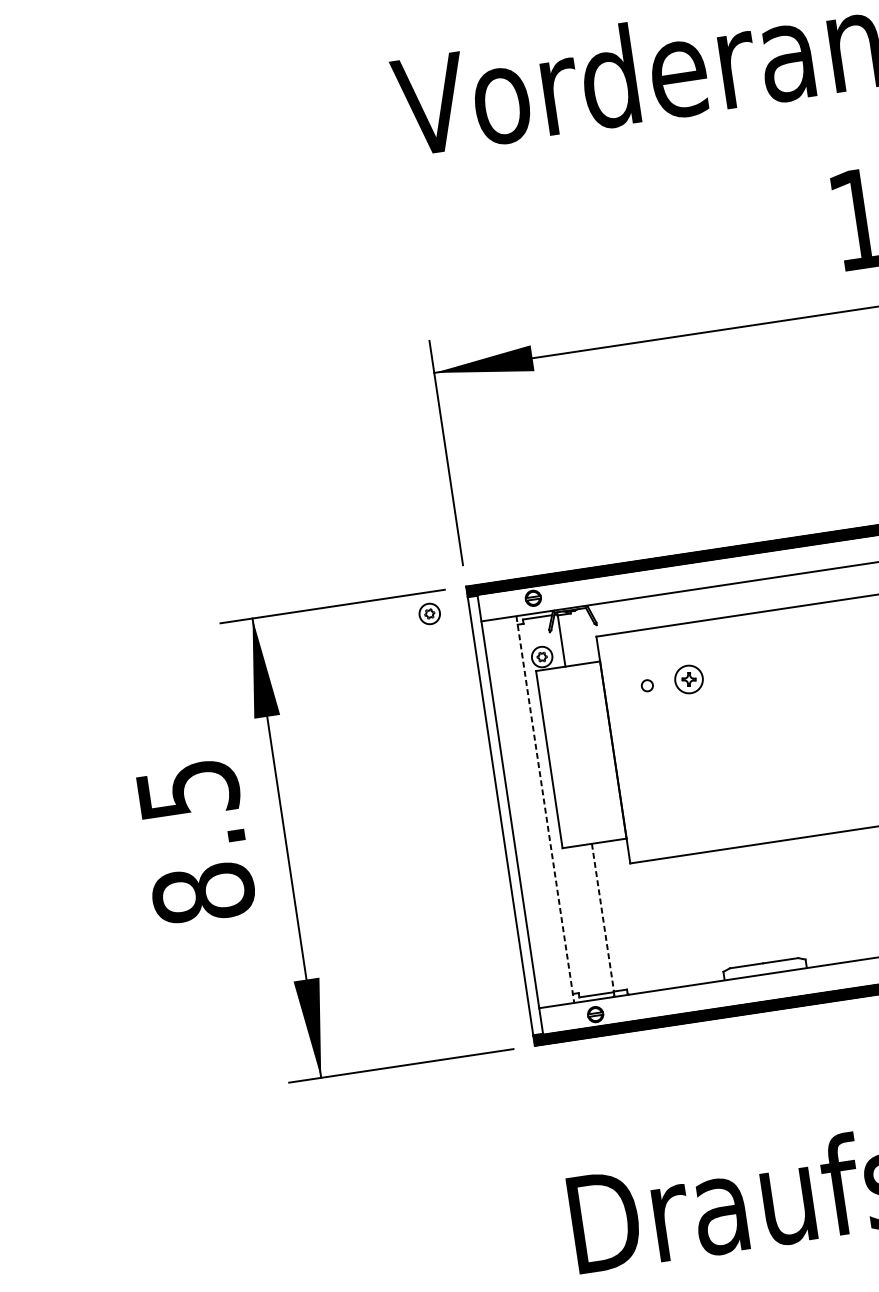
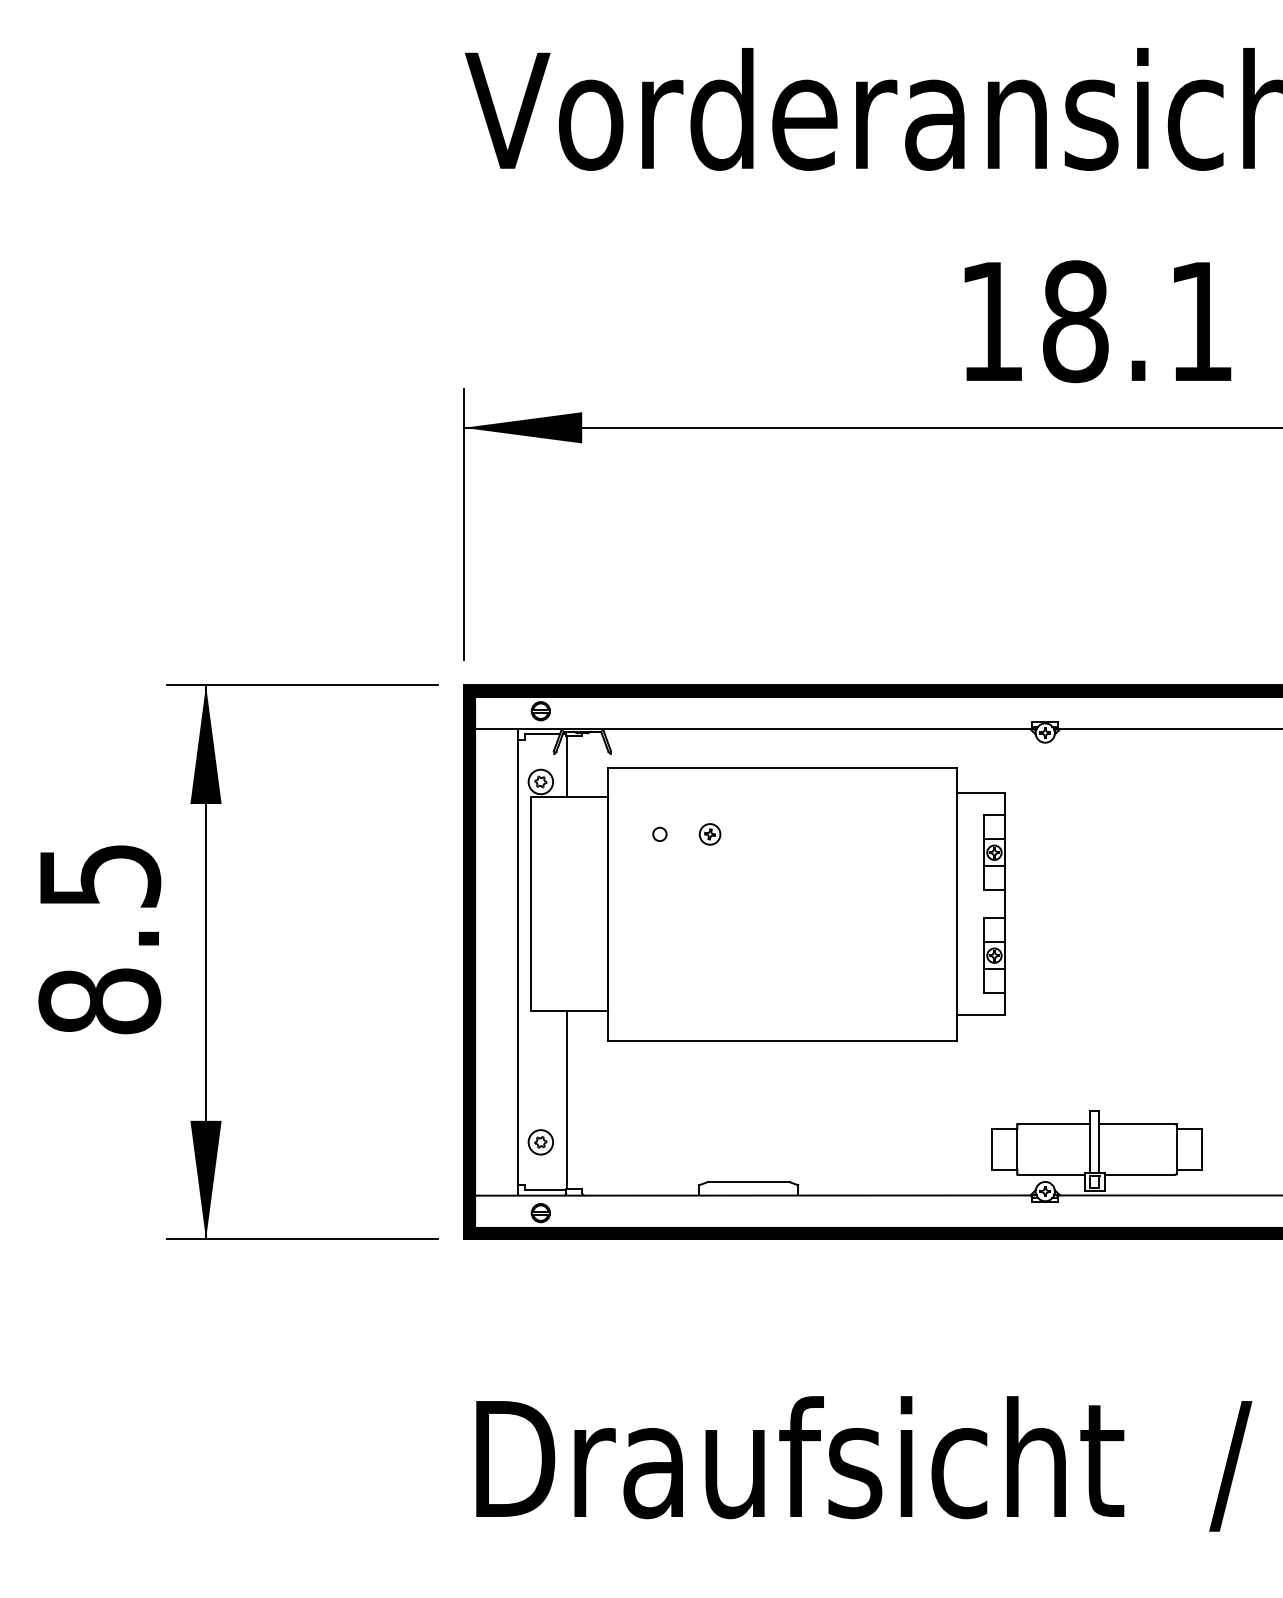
part: (429, 614) -> (540, 1142), moved
part: (688, 679) -> (709, 834), size x0.62
line: (545, 809) -> (517, 962), dashed -> solid
hatch: (505, 815) -> (469, 962), added
line: (602, 918) -> (566, 1100), dashed -> solid

